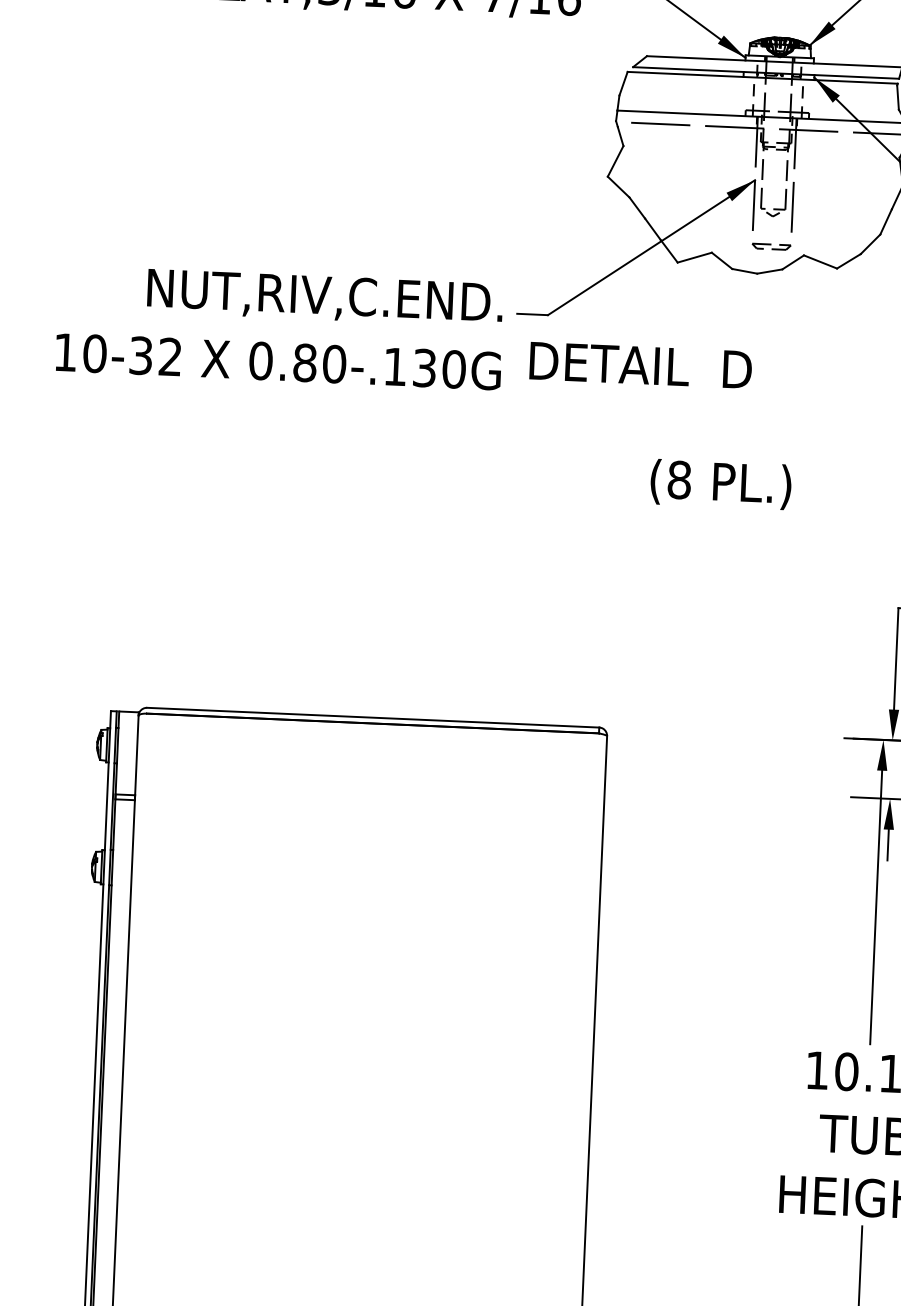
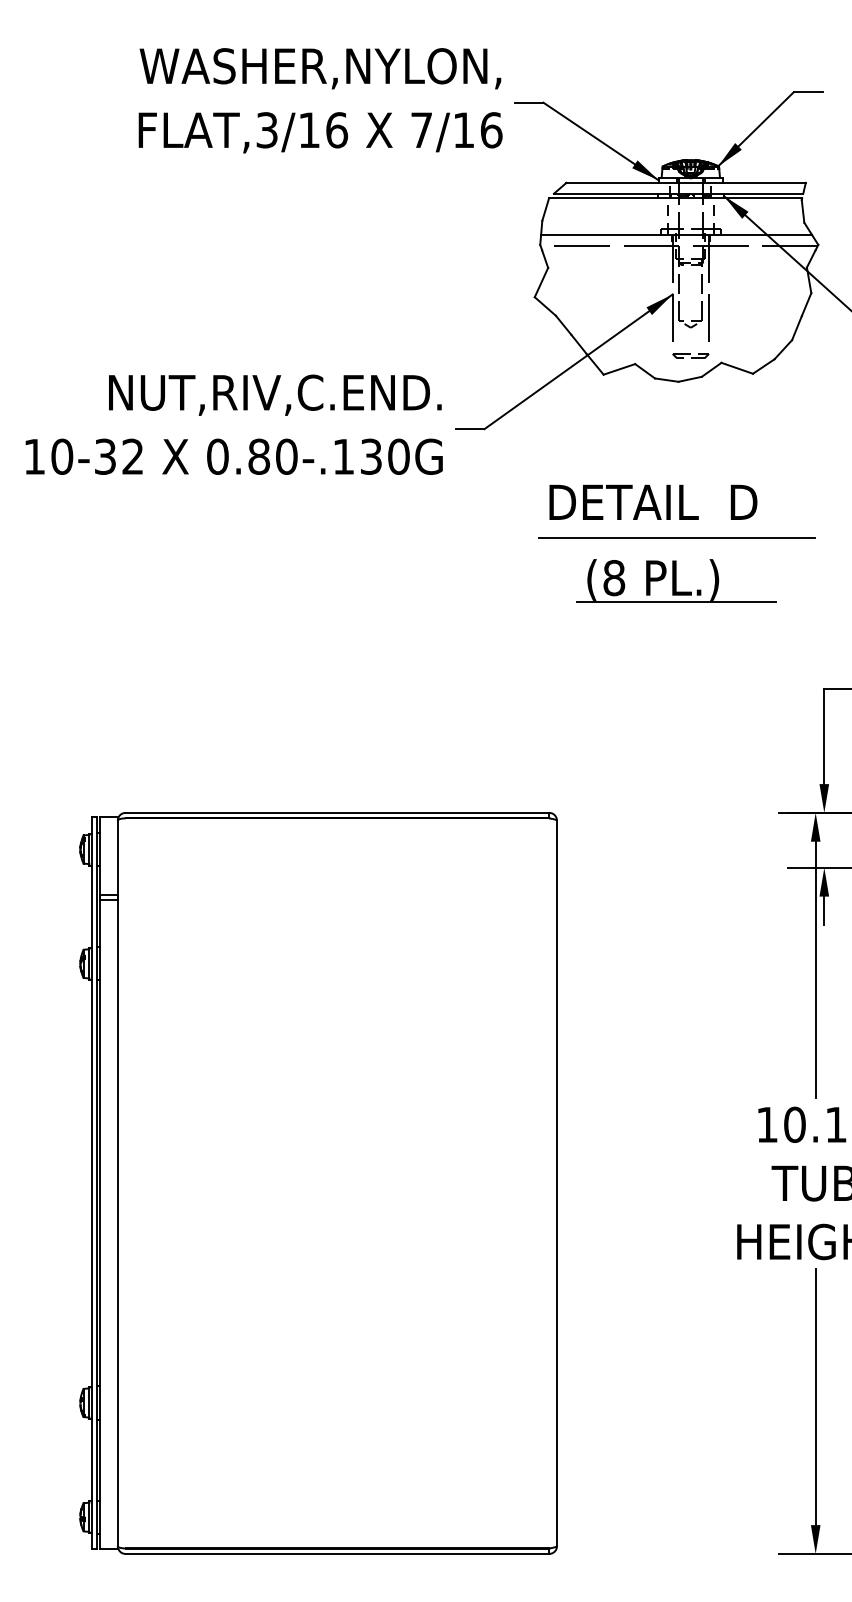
text: (279, 327) -> (233, 424), moved
text: (641, 364) -> (653, 501), moved
line: (747, 439) -> (676, 537), added
line: (744, 507) -> (676, 601), added

